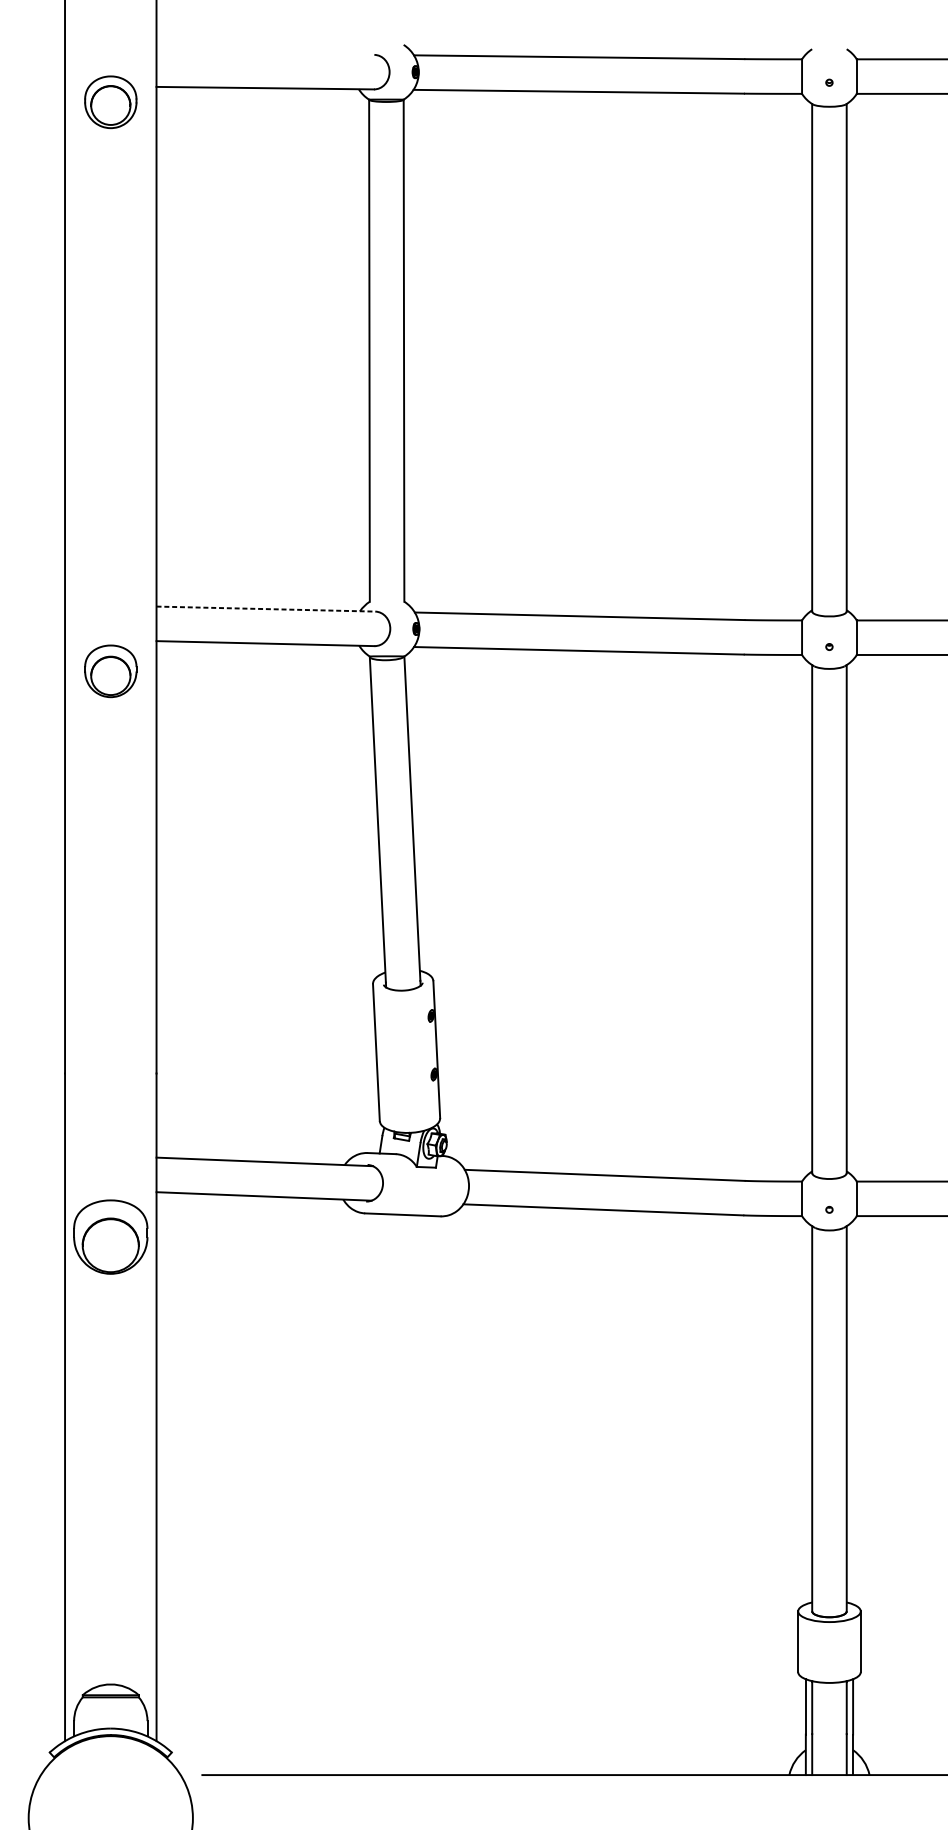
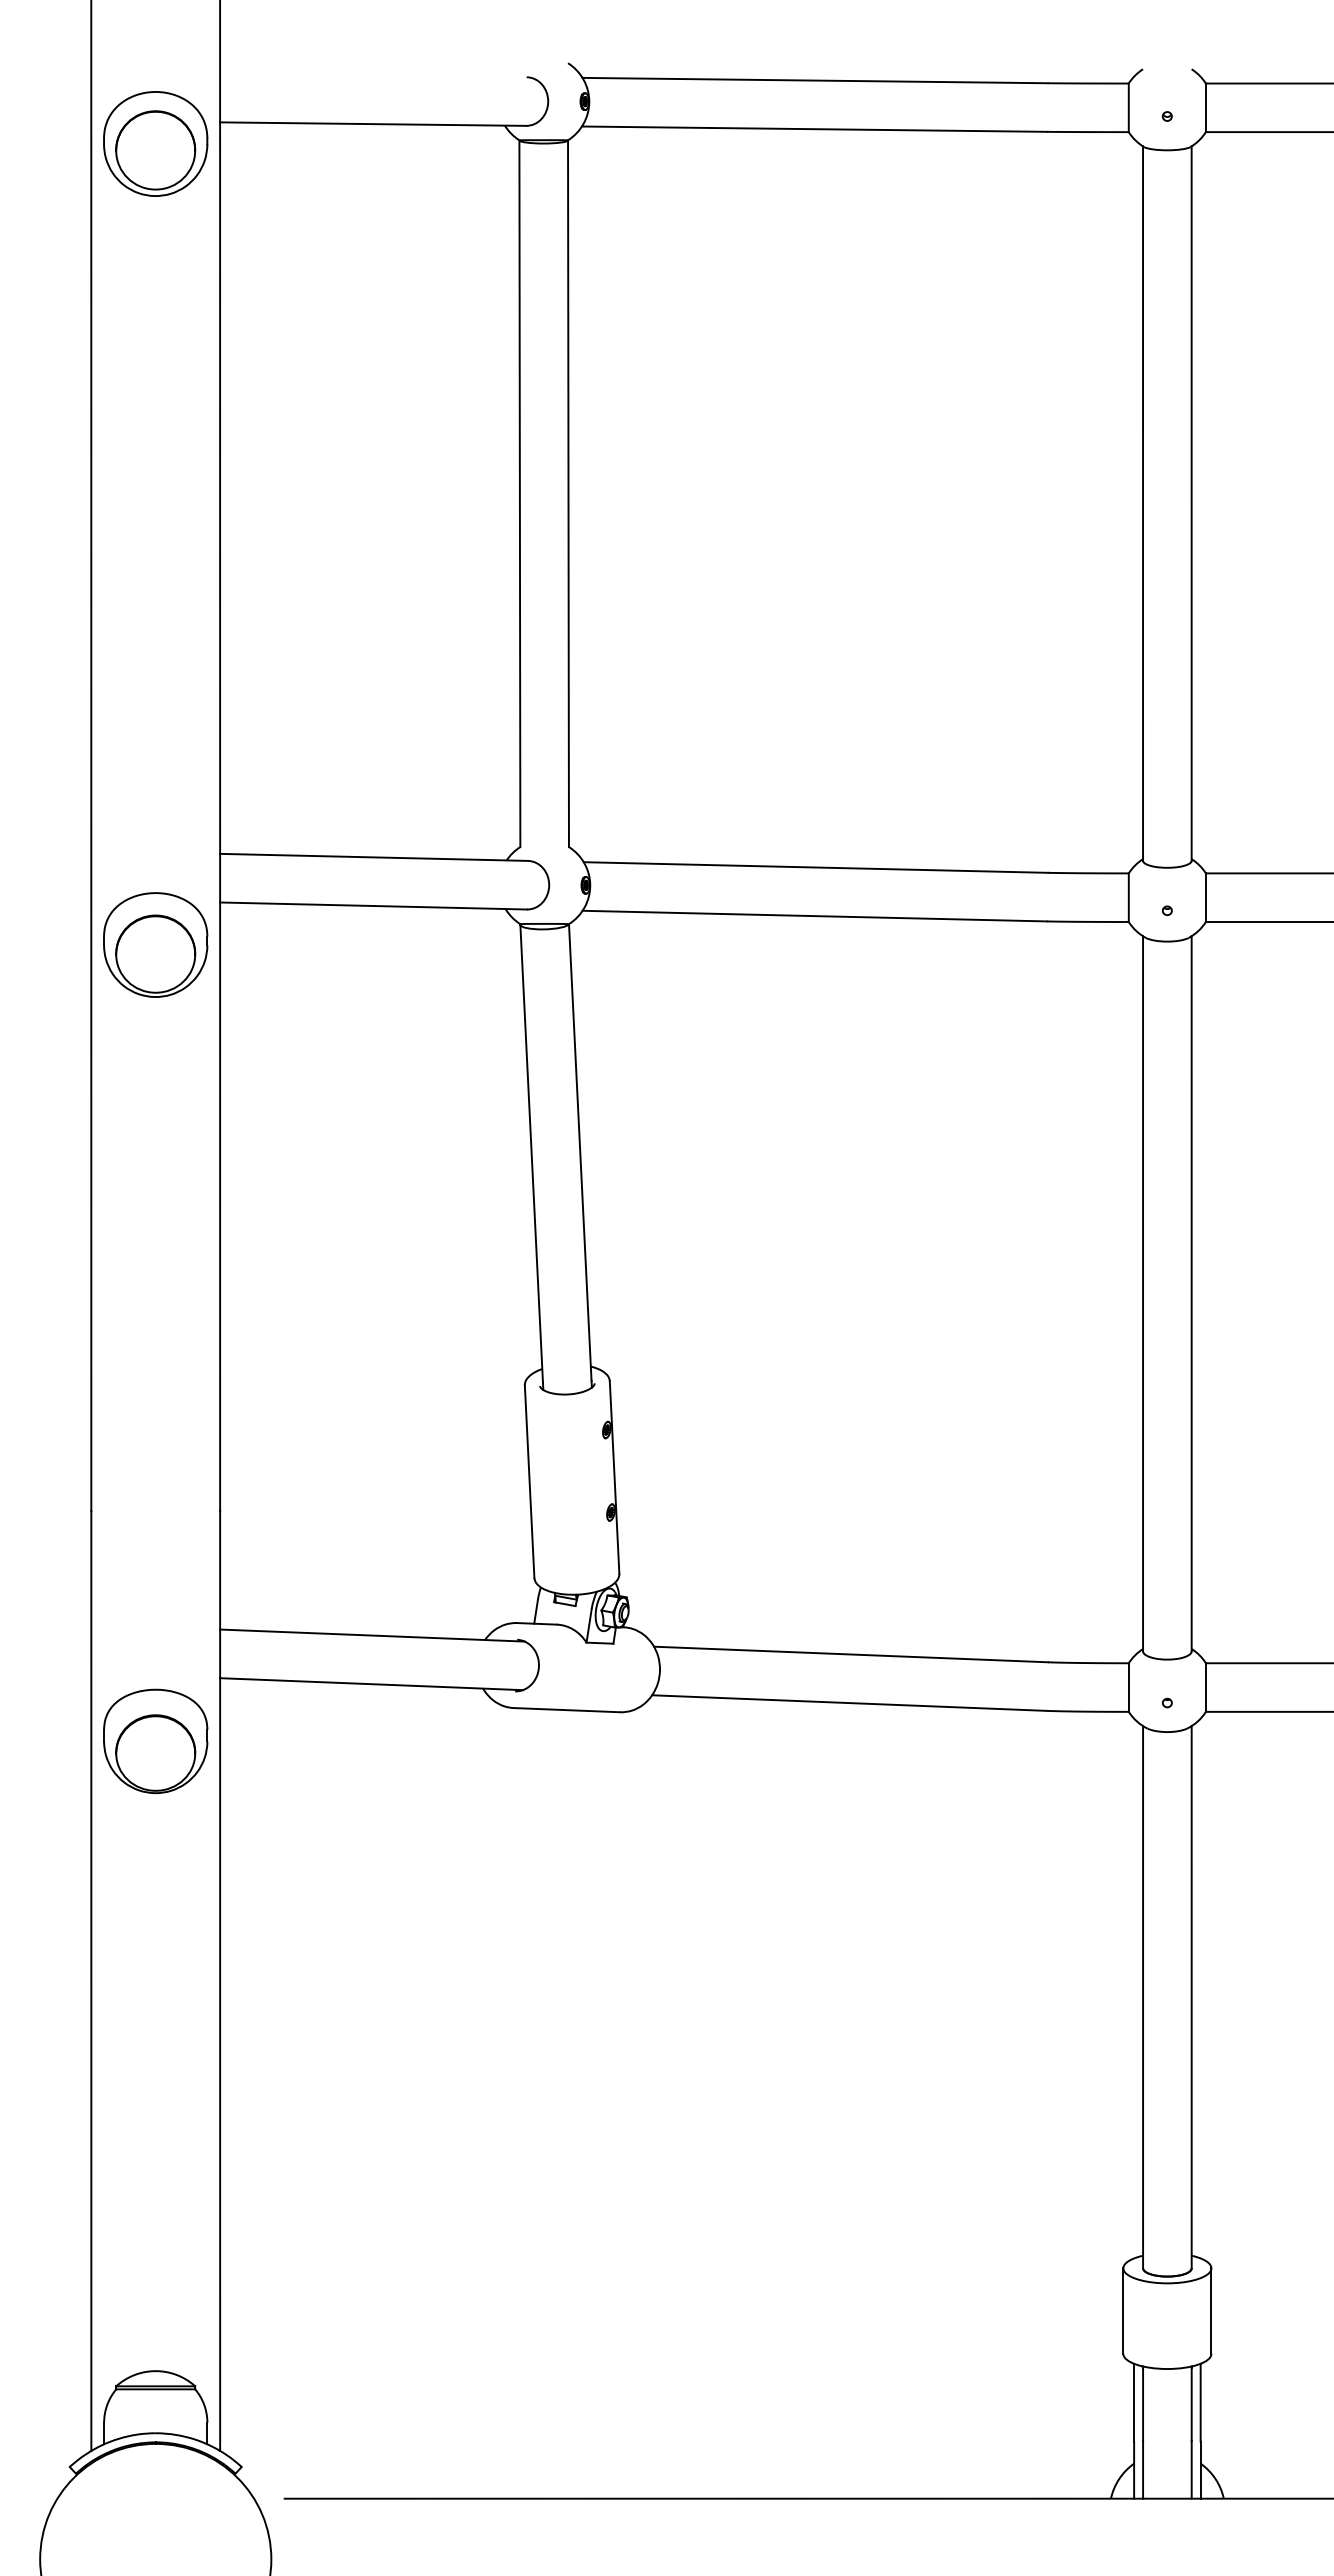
part: (110, 101) -> (155, 143), size x1.43
line: (266, 609) -> (374, 857), dashed -> solid
part: (110, 670) -> (155, 944), size x1.43

